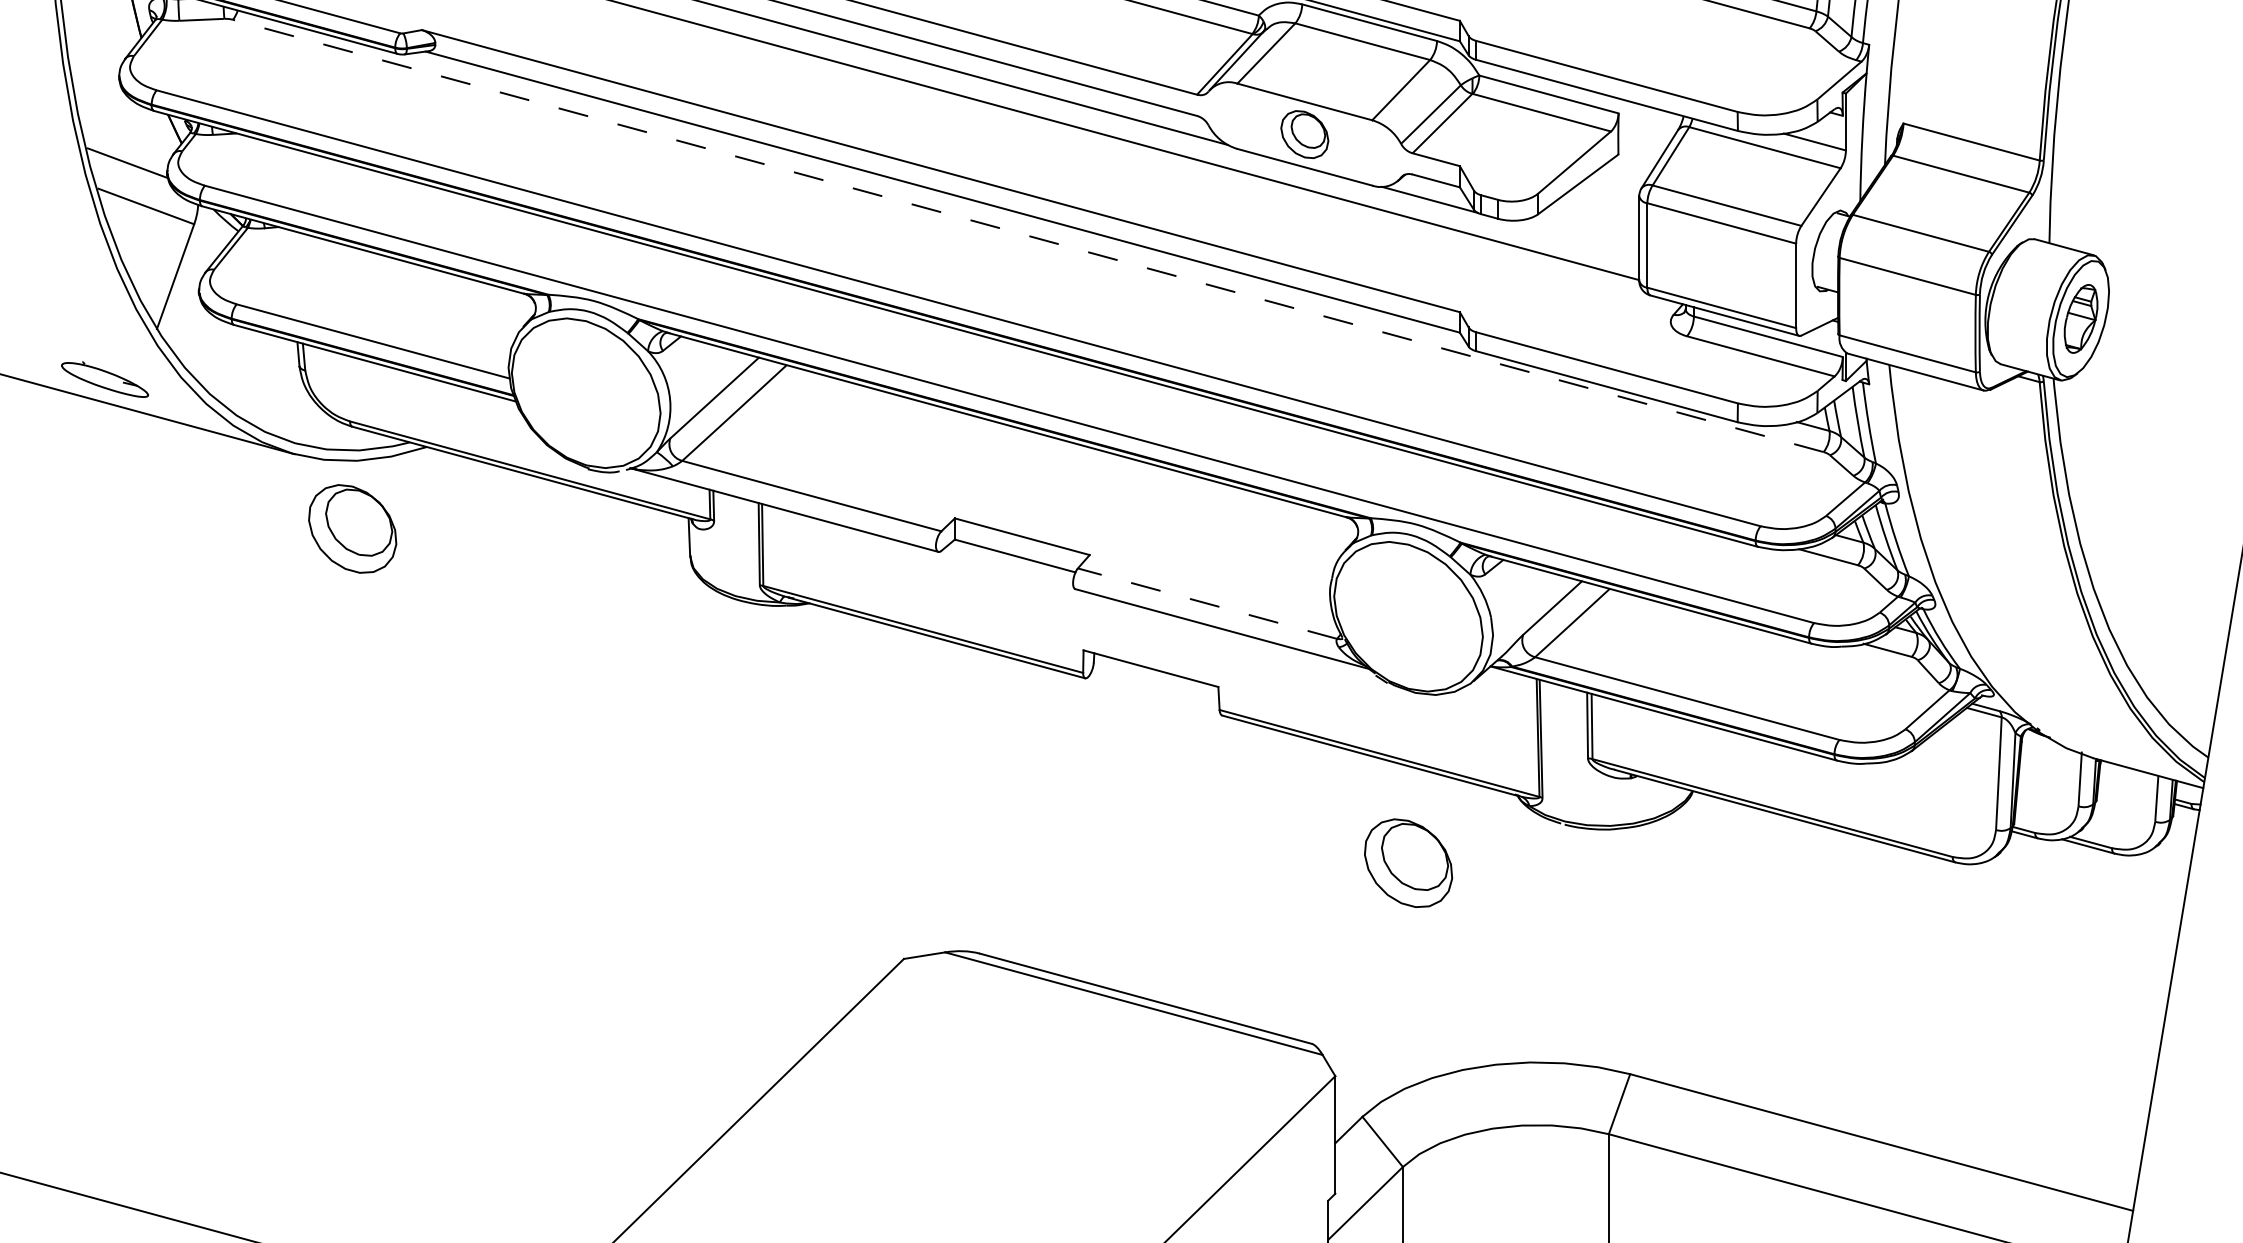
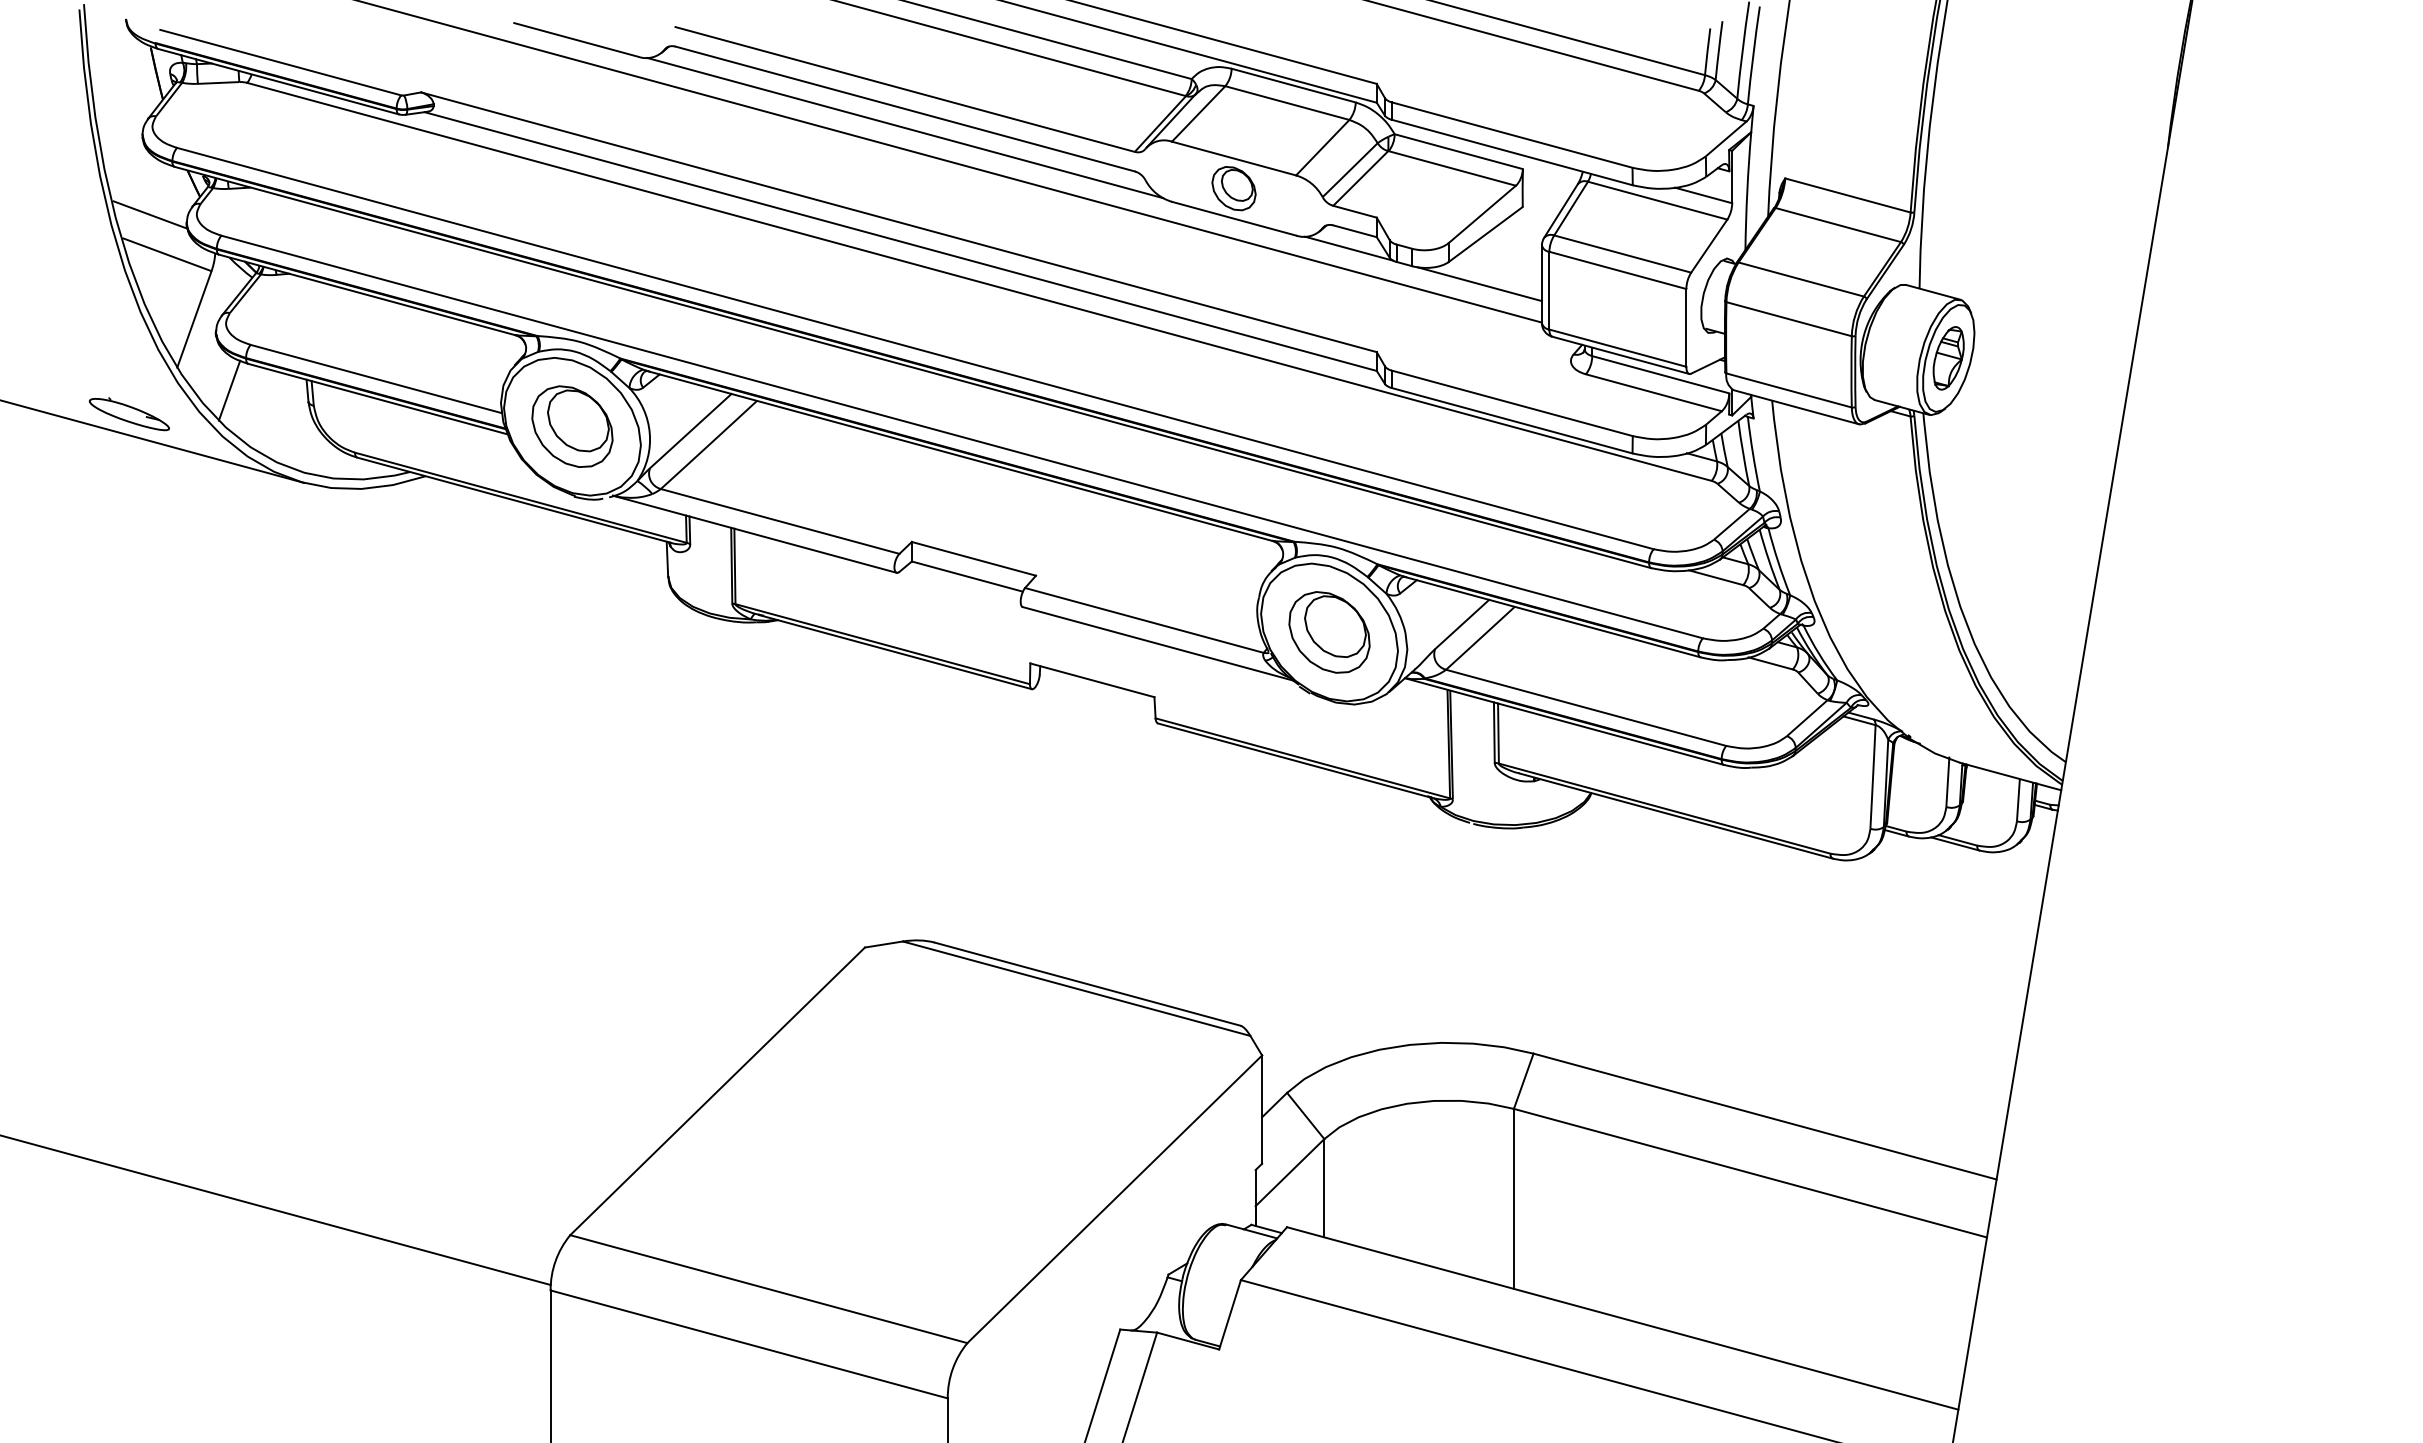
line: (1028, 235) -> (979, 281), dashed -> solid
line: (1571, 238) -> (1479, 284), added
line: (213, 353) -> (229, 390), added
part: (352, 528) -> (572, 426), moved
line: (1207, 603) -> (1144, 620), dashed -> solid
part: (1408, 863) -> (1329, 632), moved

